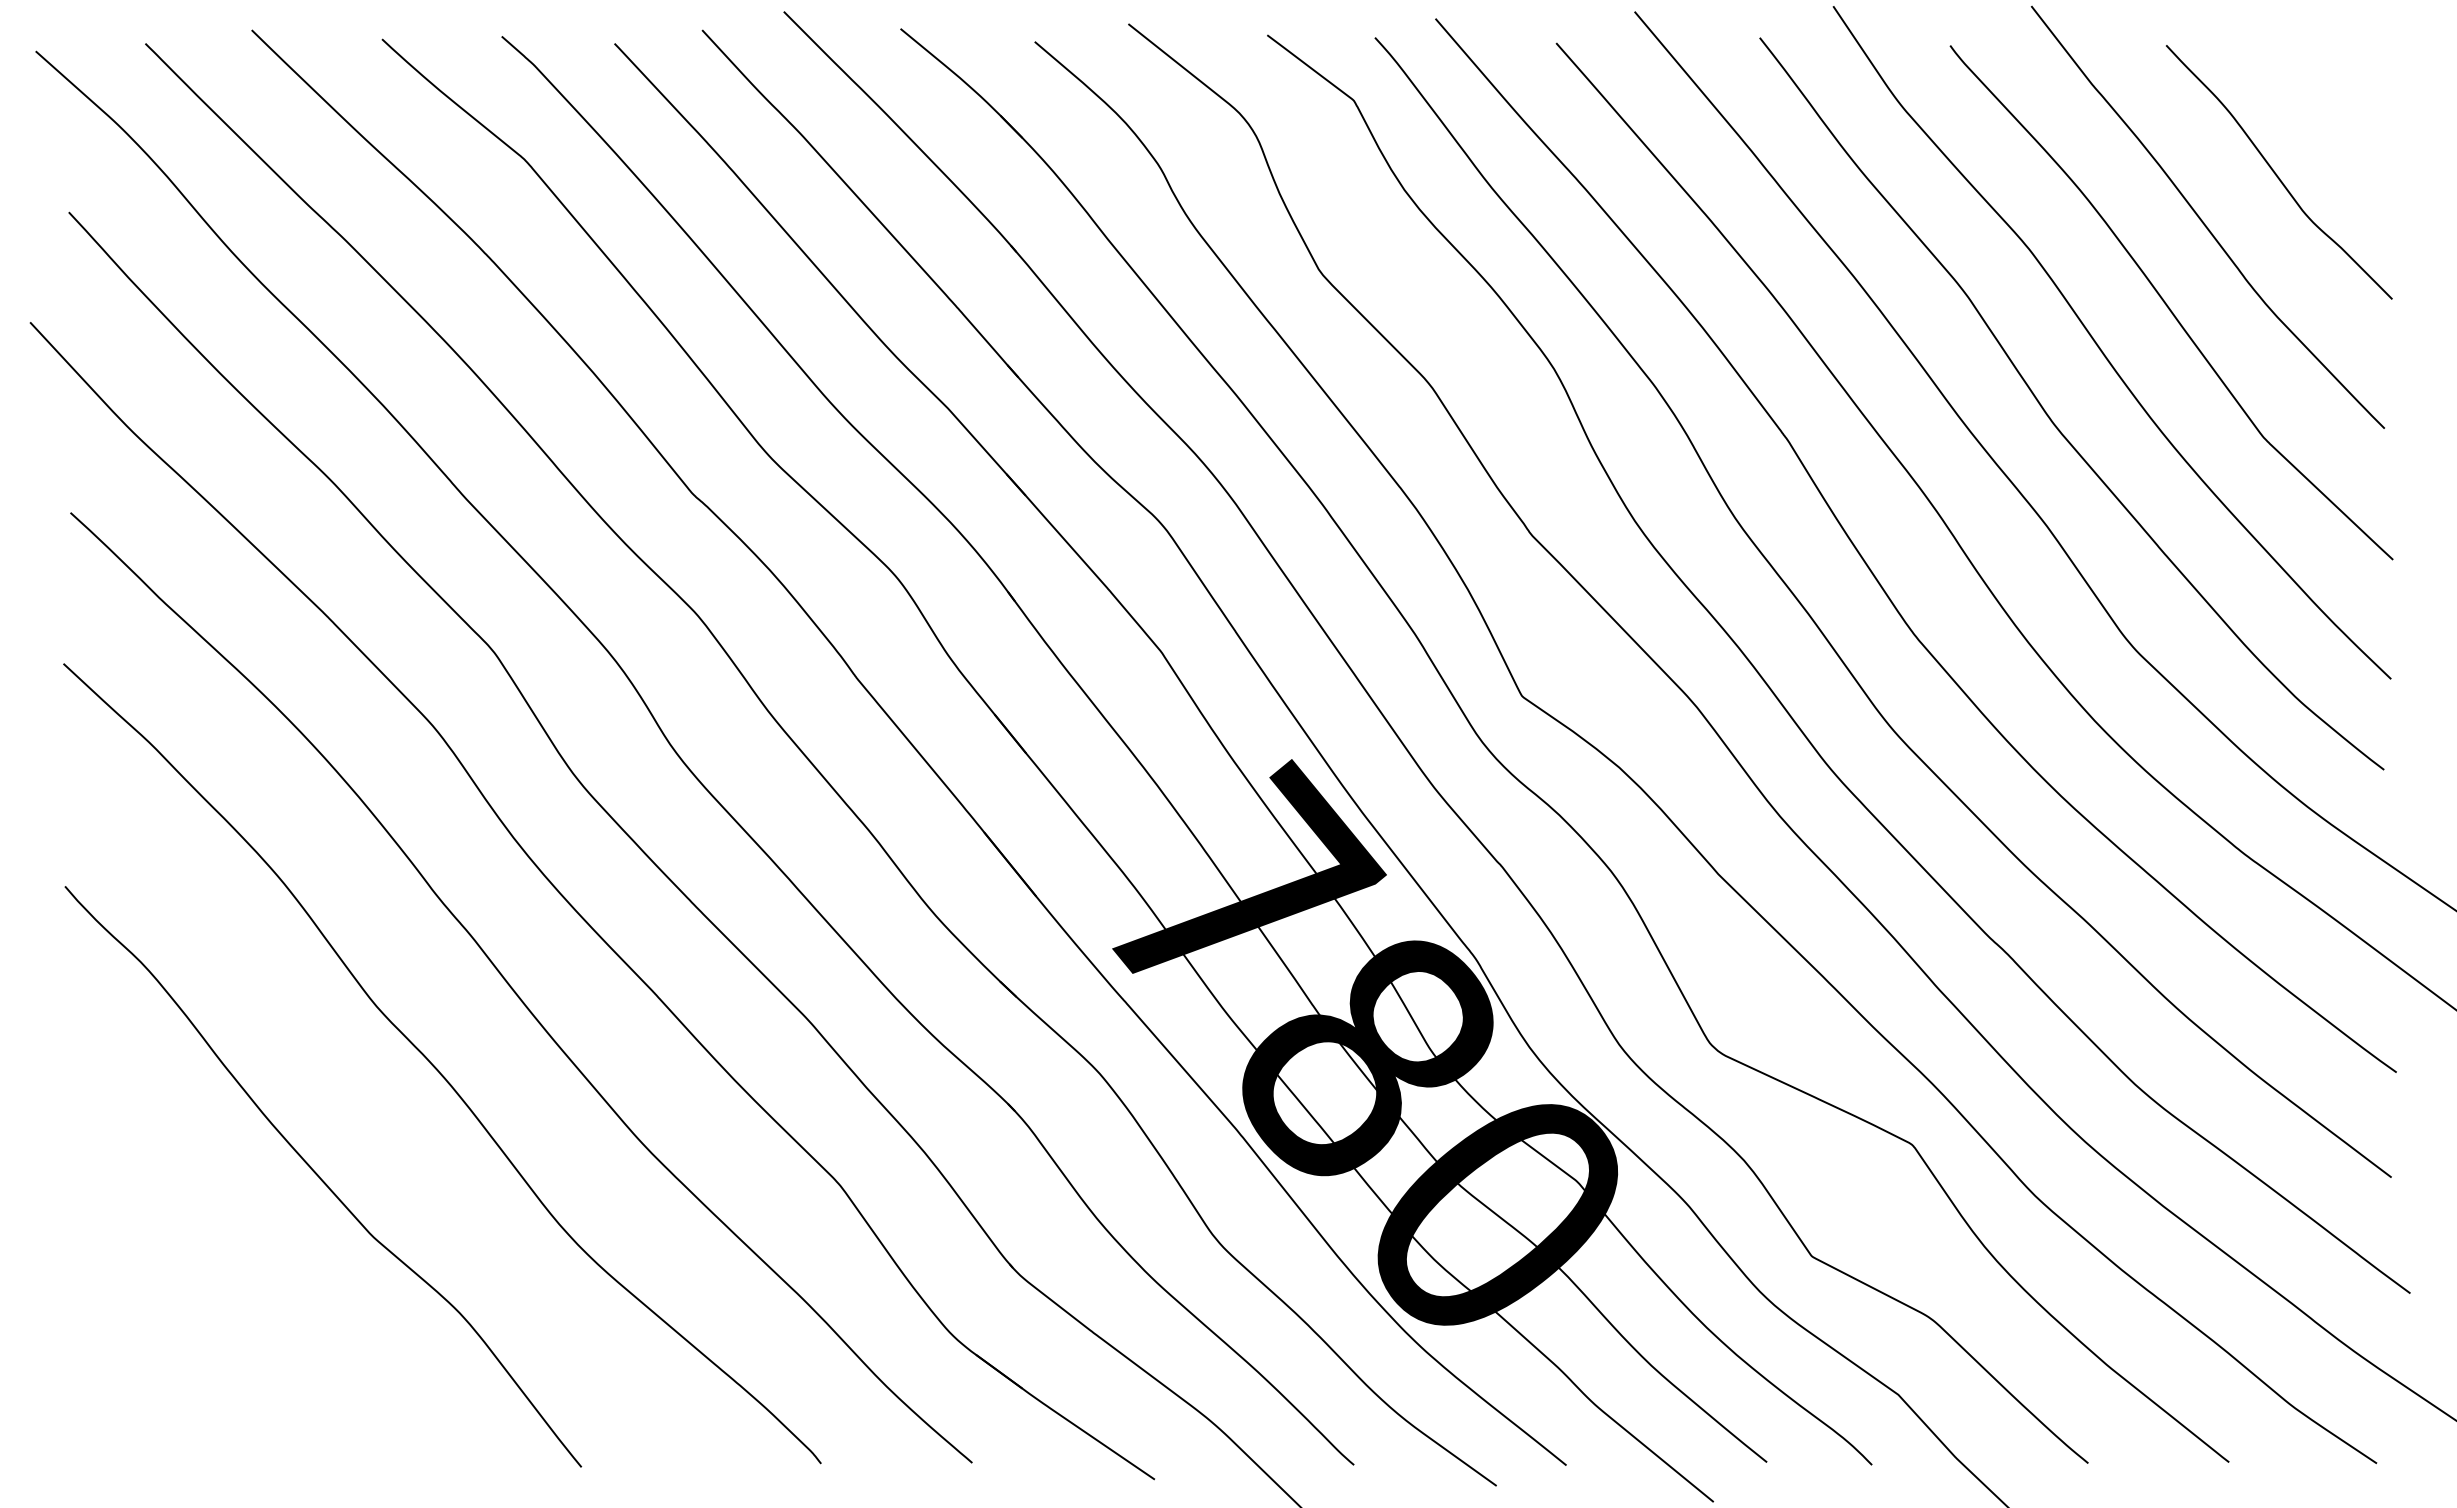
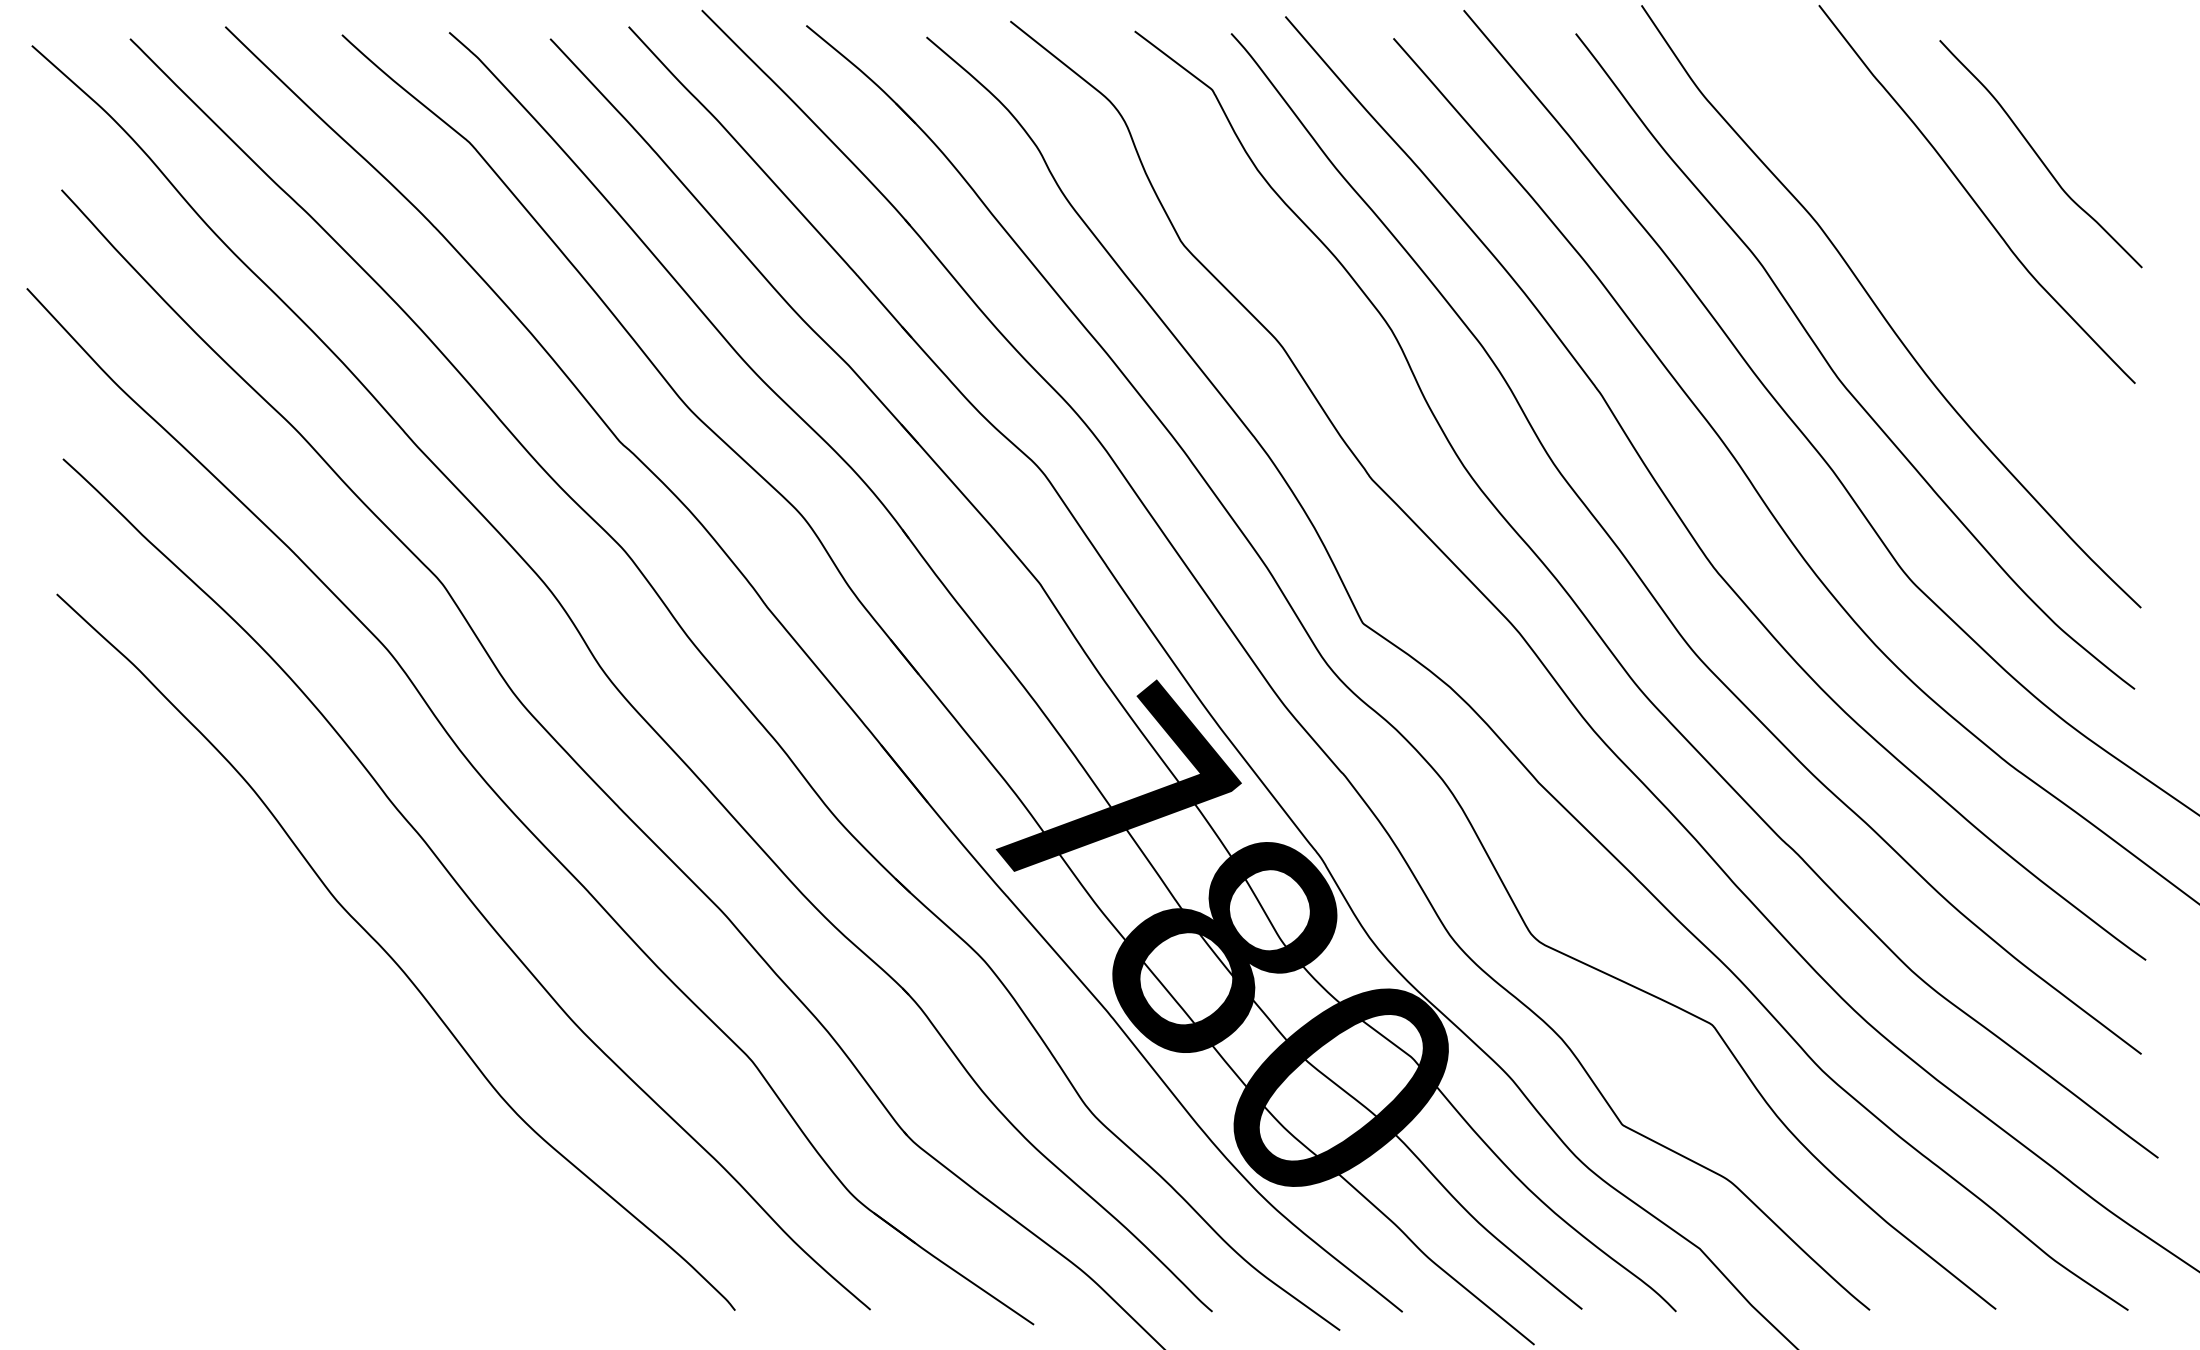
curve: (2167, 303) -> (1940, 271), removed
curve: (321, 1177) -> (287, 1054), removed

